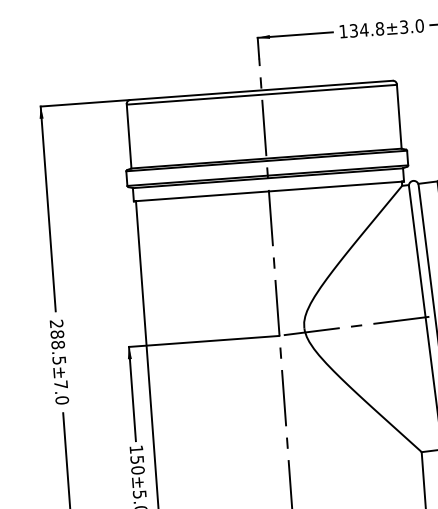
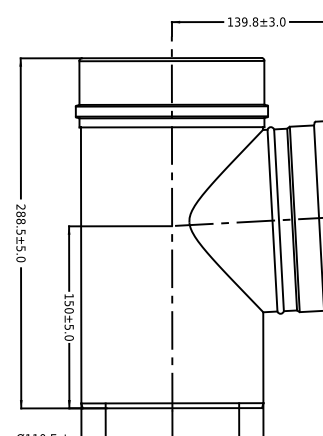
text: (363, 29) -> (244, 21), 134.8±3.0 -> 139.8±3.0
text: (60, 384) -> (20, 248), 288.5±7.0 -> 288.5±5.0

